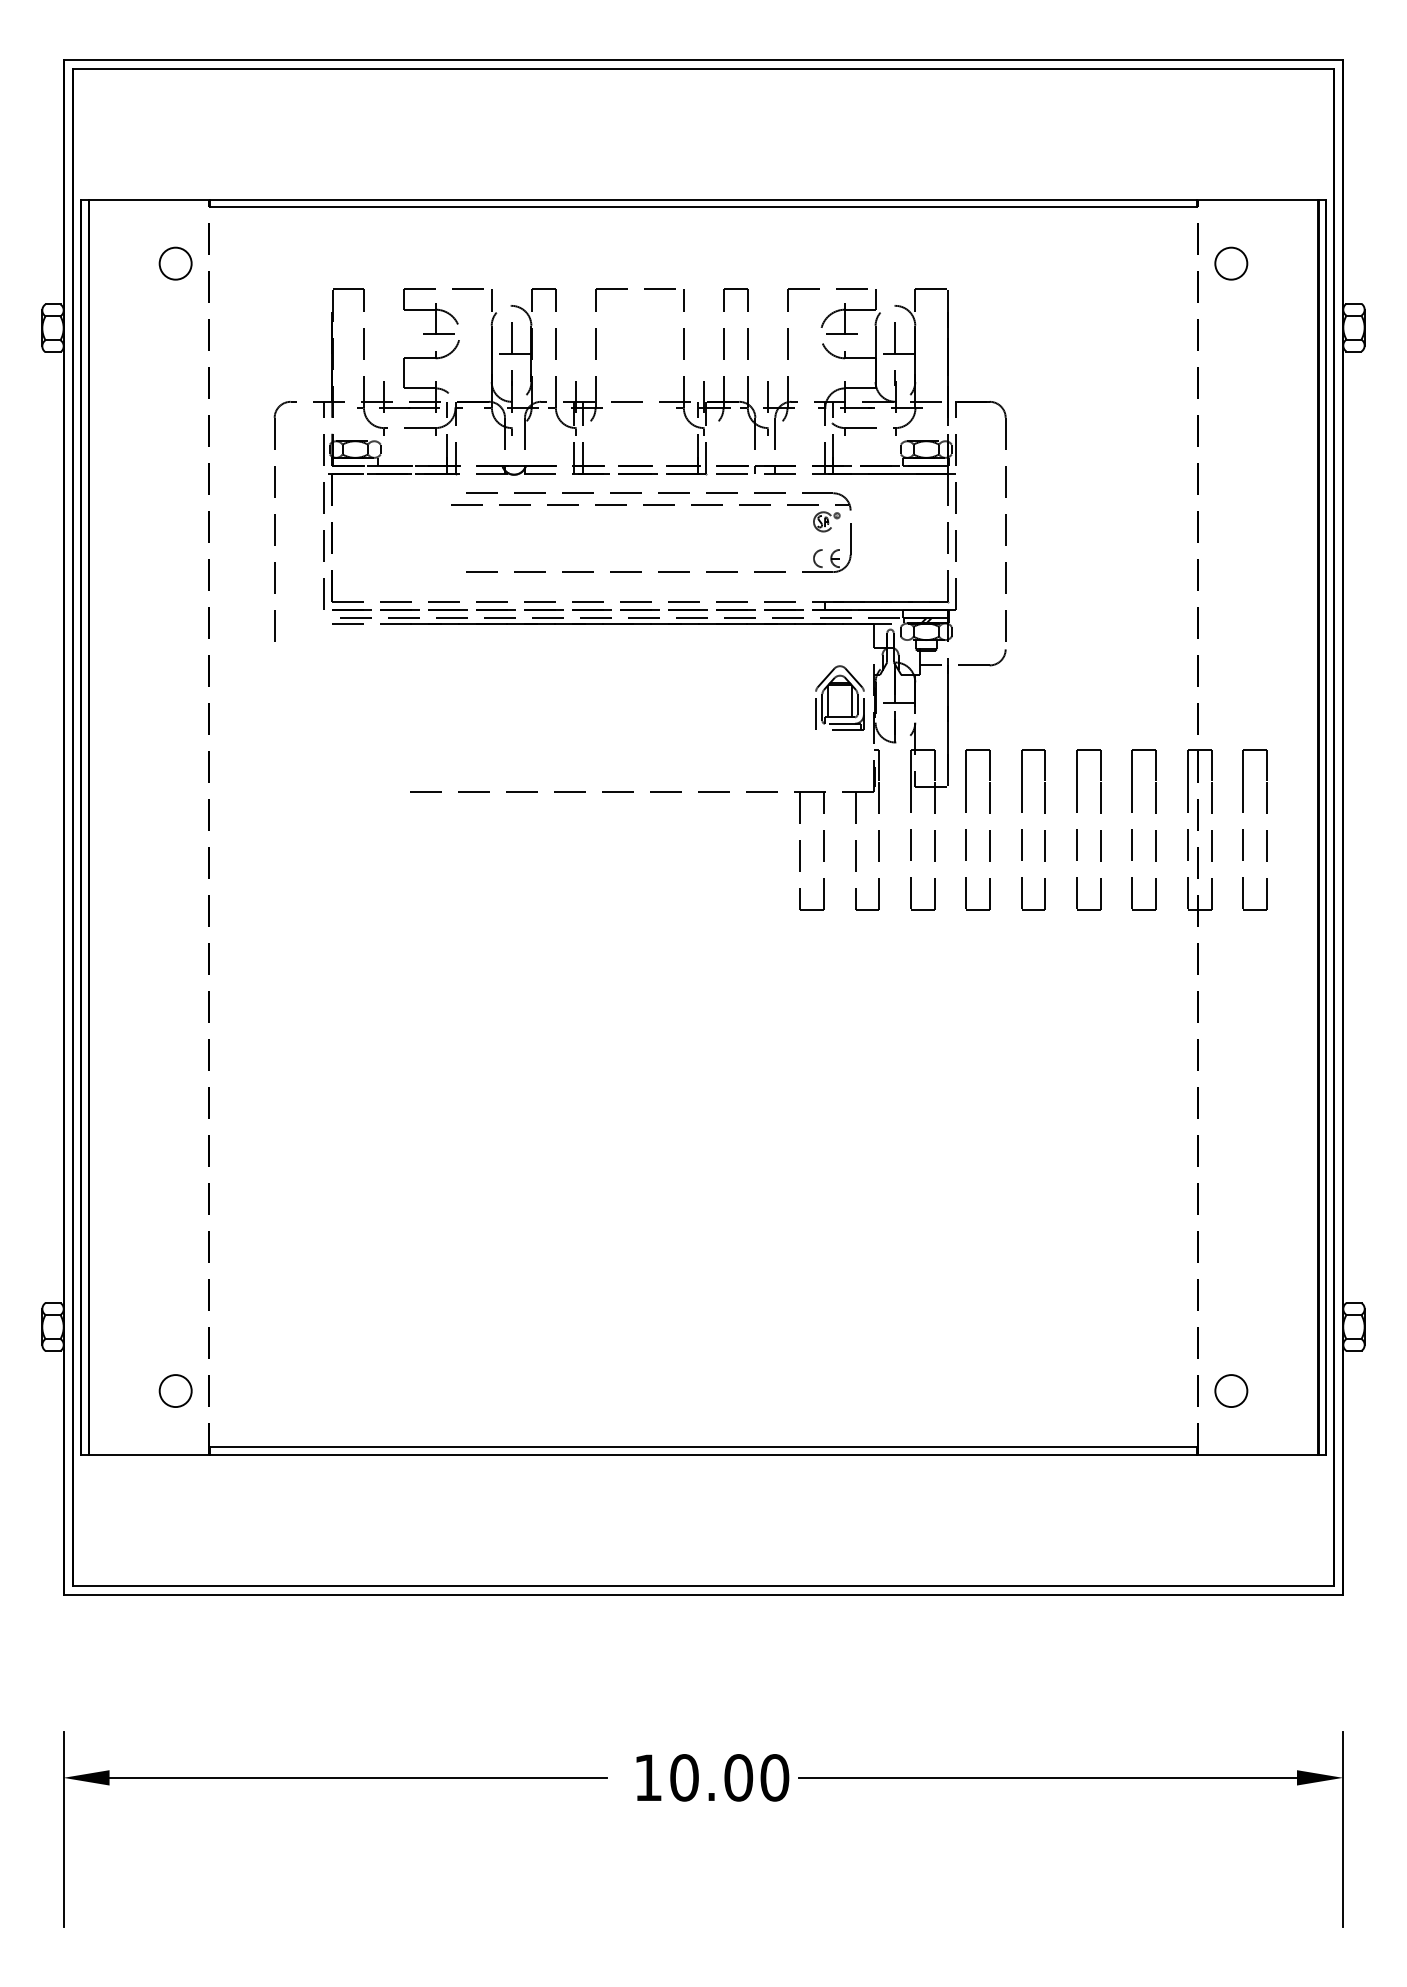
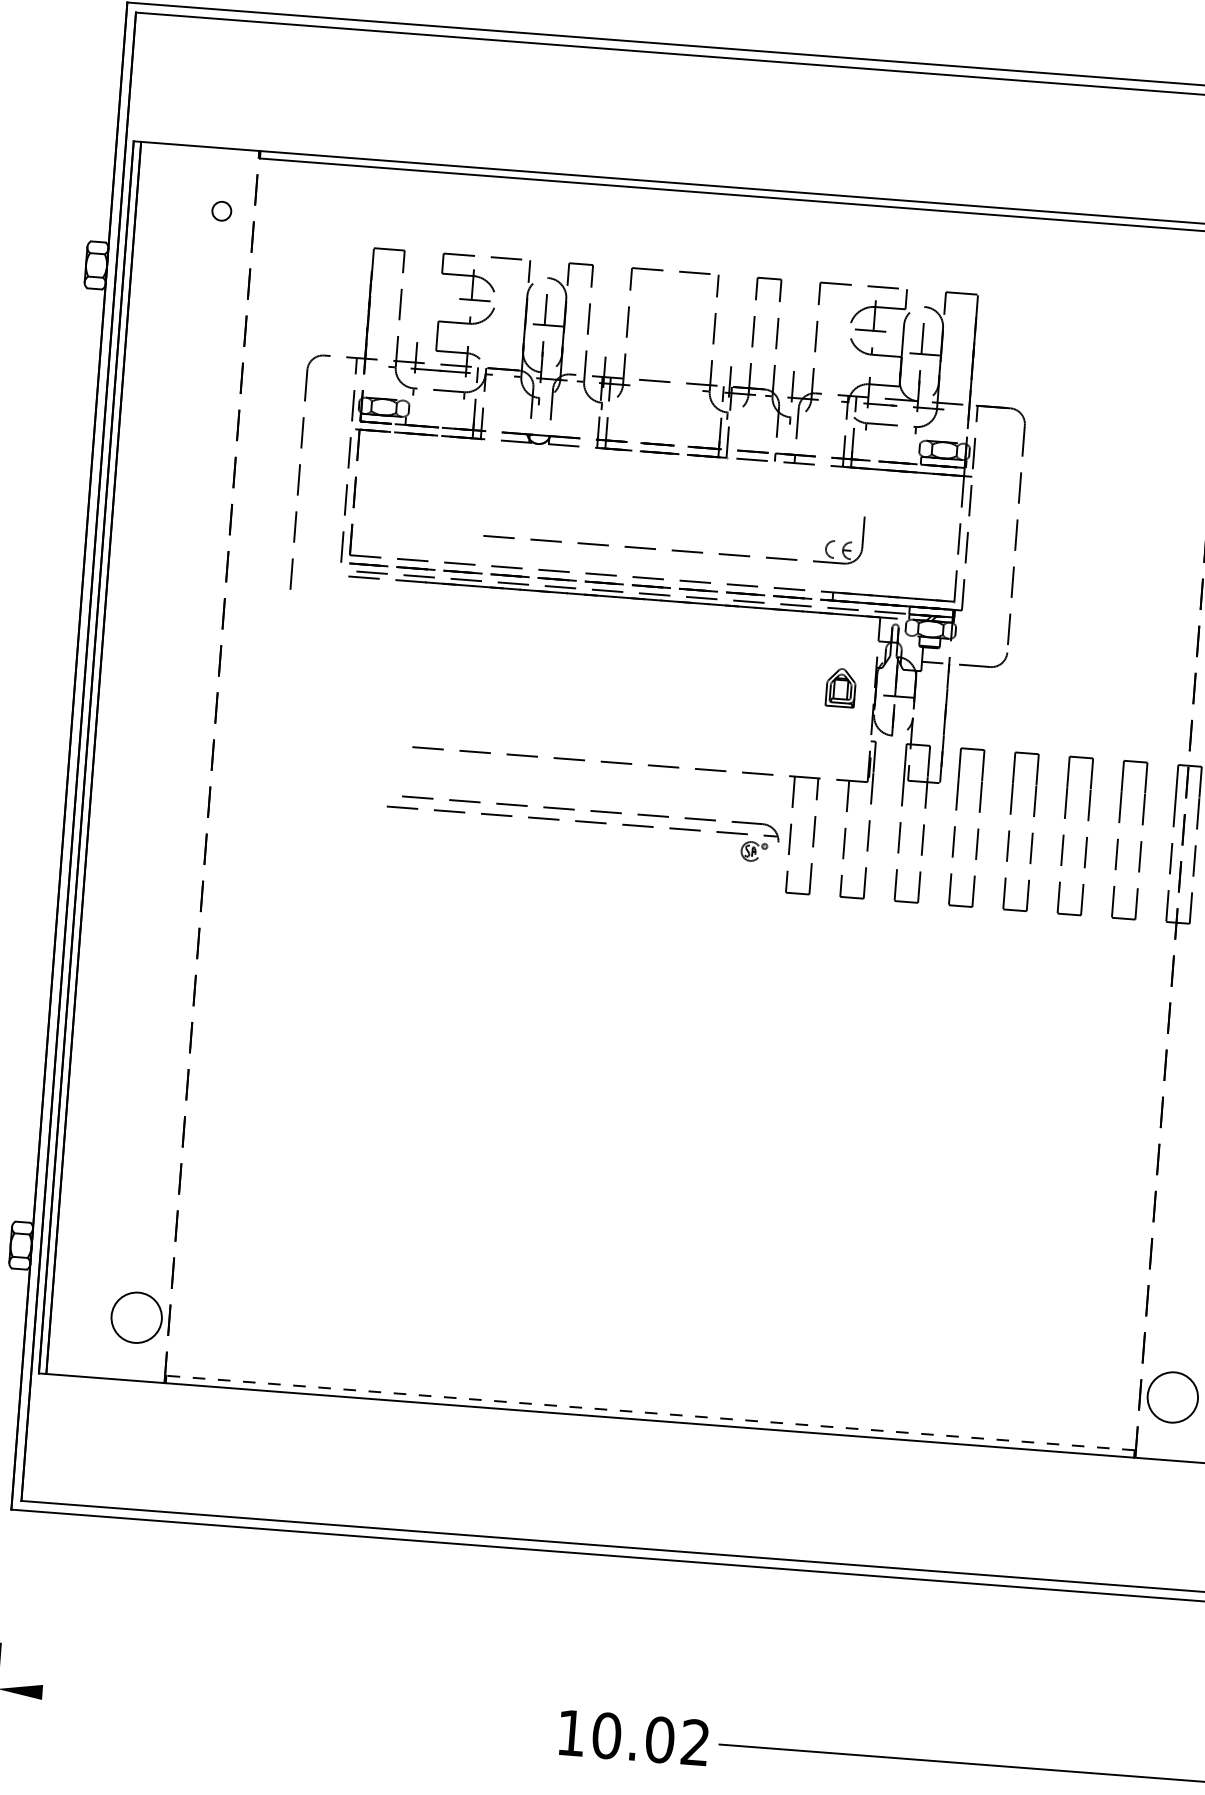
circle: (175, 263) -> (221, 211), size x0.6
part: (651, 505) -> (583, 822), moved
part: (839, 697) -> (840, 687), size x0.6
circle: (175, 1391) -> (136, 1318), size x1.6
circle: (1231, 1391) -> (1172, 1397), size x1.6
line: (703, 1447) -> (650, 1413), solid -> dashed
line: (358, 1777) -> (286, 1710), removed
text: (774, 1777) -> (695, 1742), 10.00 -> 10.02

